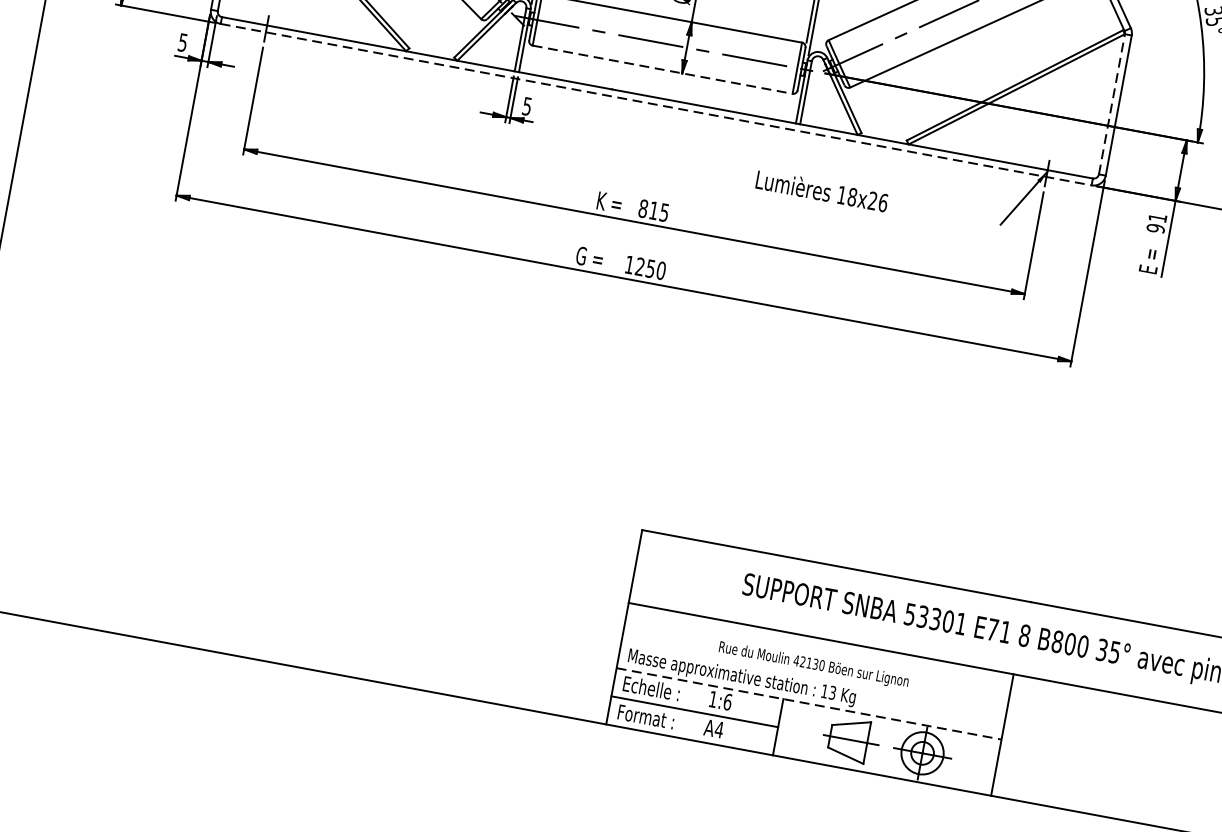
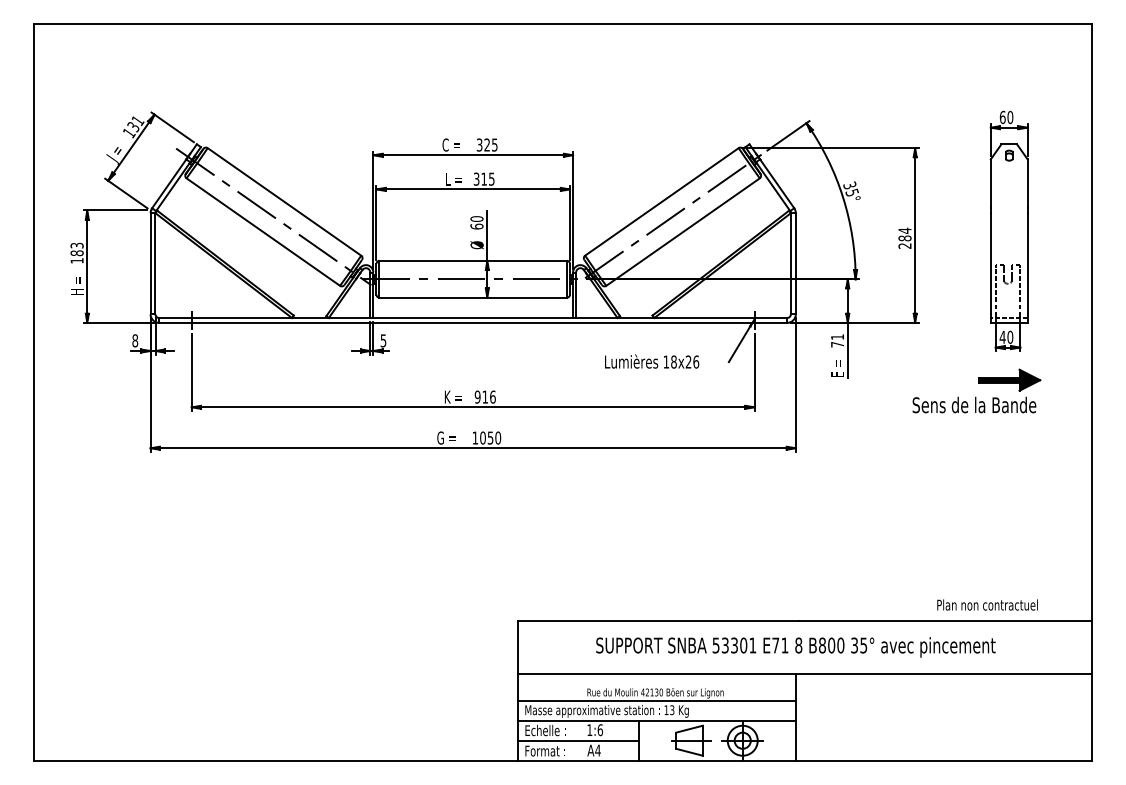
text: (183, 42) -> (135, 340), 5 -> 8
line: (663, 69) -> (473, 297), dashed -> solid
line: (1111, 103) -> (790, 263), dashed -> solid
line: (656, 104) -> (473, 322), dashed -> solid
text: (822, 190) -> (652, 361), moved
text: (652, 209) -> (484, 396), 815 -> 916
text: (1155, 228) -> (837, 344), 91 -> 71
text: (639, 265) -> (482, 437), 1250 -> 1050
line: (814, 675) -> (657, 700), added
line: (809, 703) -> (657, 720), dashed -> solid

